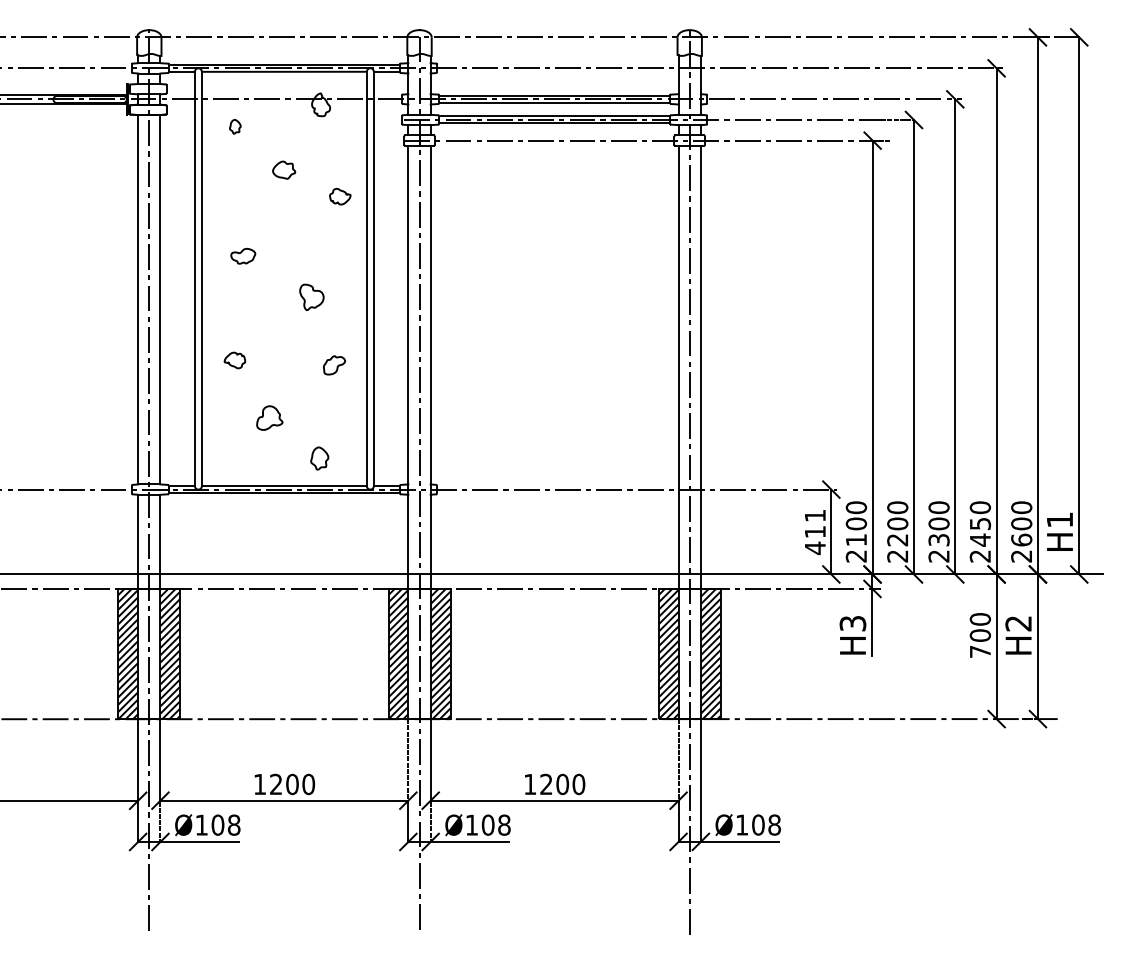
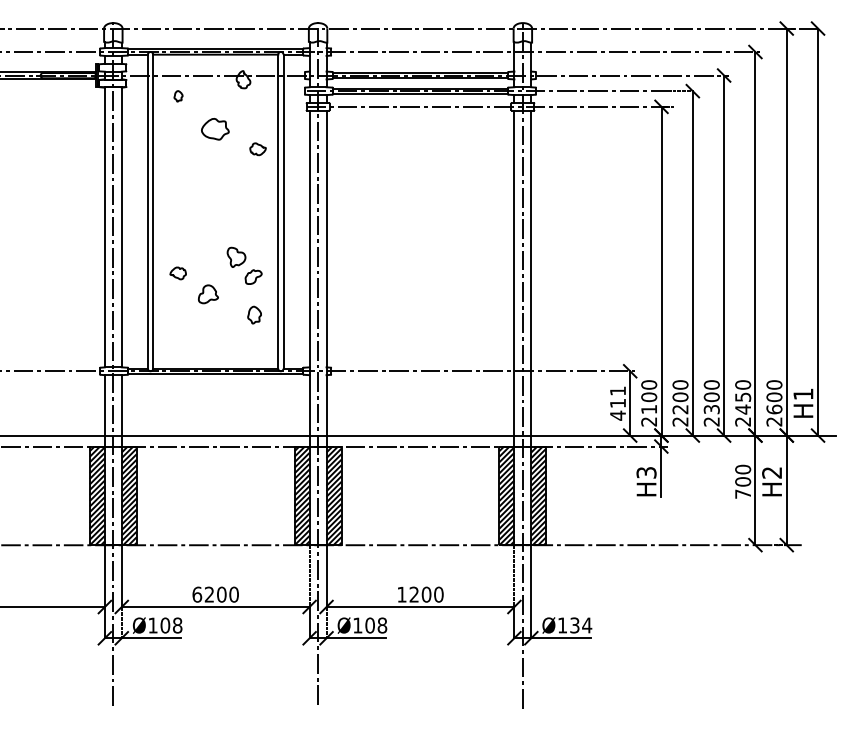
part: (284, 169) -> (215, 128), size x1.6
part: (243, 255) -> (184, 193), removed
part: (311, 296) -> (236, 256), moved
part: (269, 417) -> (208, 293), moved
part: (319, 458) -> (254, 315), moved
text: (259, 784) -> (196, 594), 1200 -> 6200
text: (766, 824) -> (581, 625), Ø108 -> Ø134

